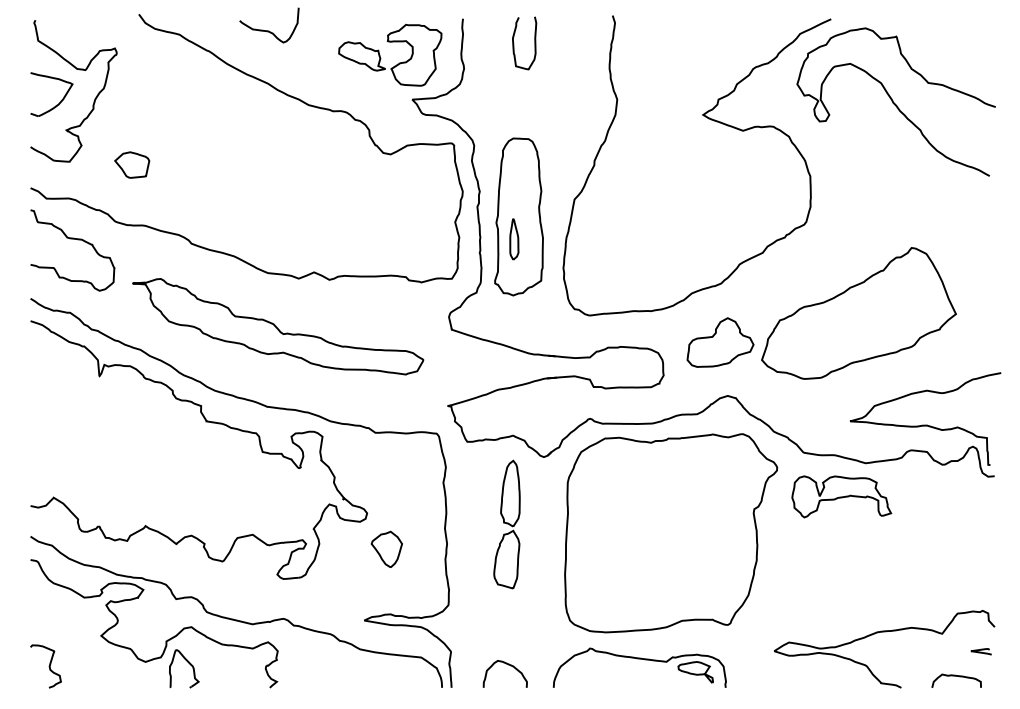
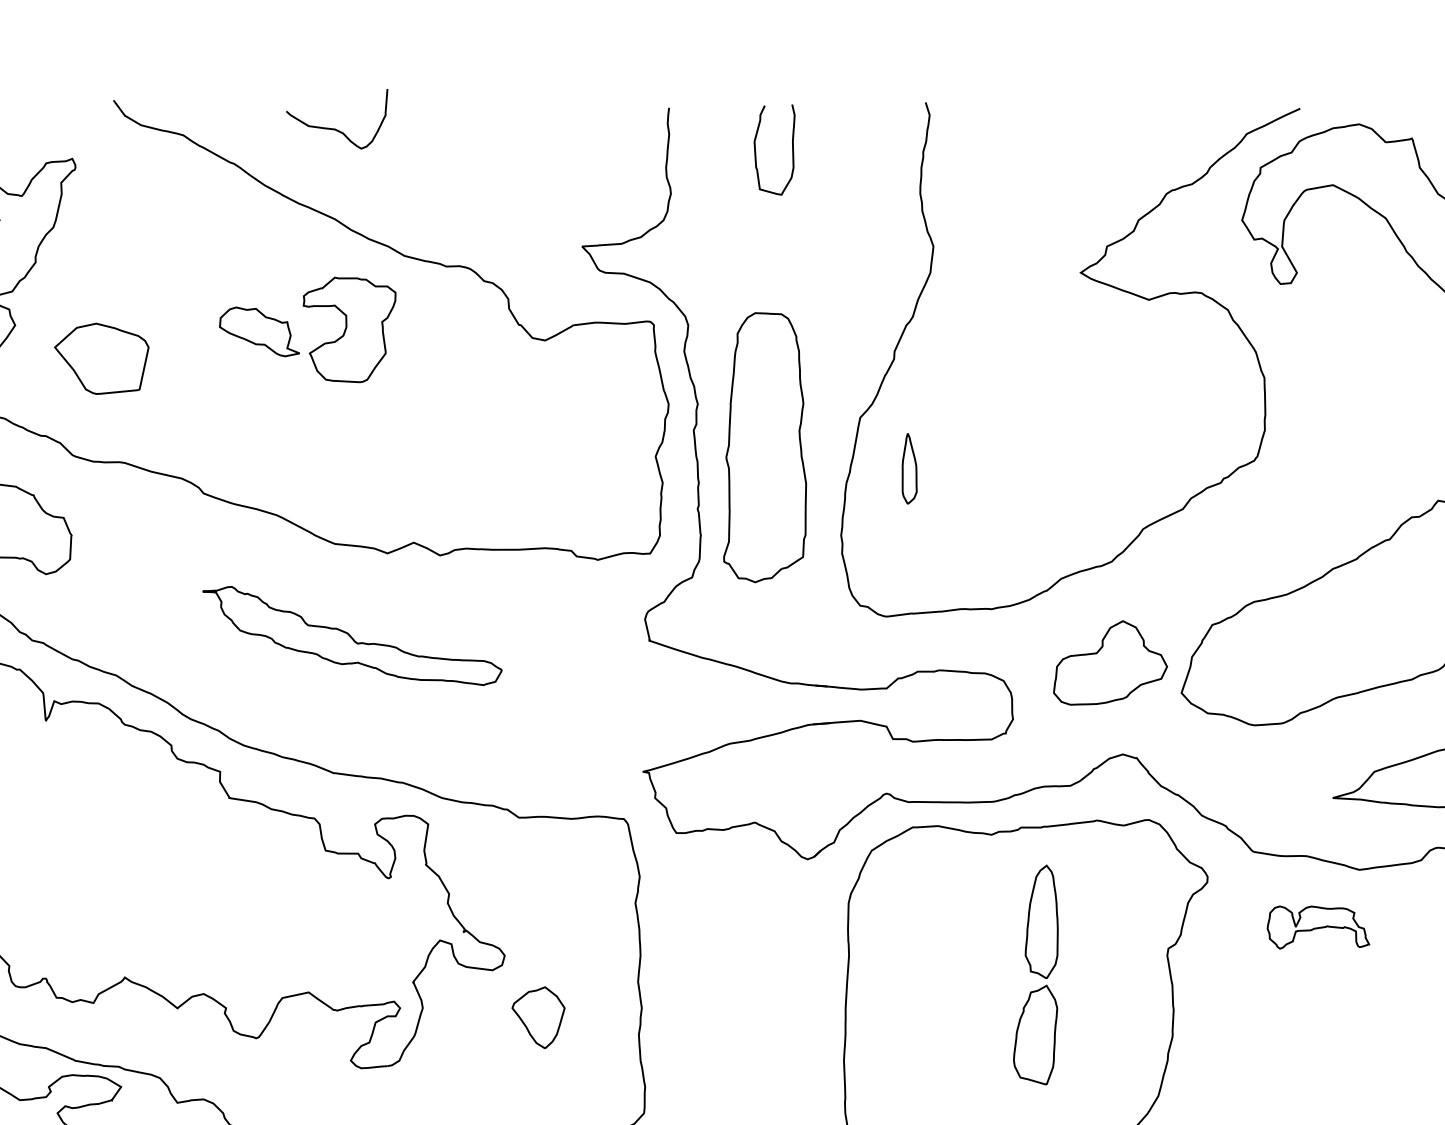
part: (381, 58) -> (292, 335), moved
part: (132, 164) -> (102, 357), size x1.6
part: (514, 239) -> (909, 469), moved
part: (278, 326) -> (352, 635), size x0.6
part: (841, 496) -> (1317, 926), size x0.6
part: (506, 524) -> (1035, 974), moved

